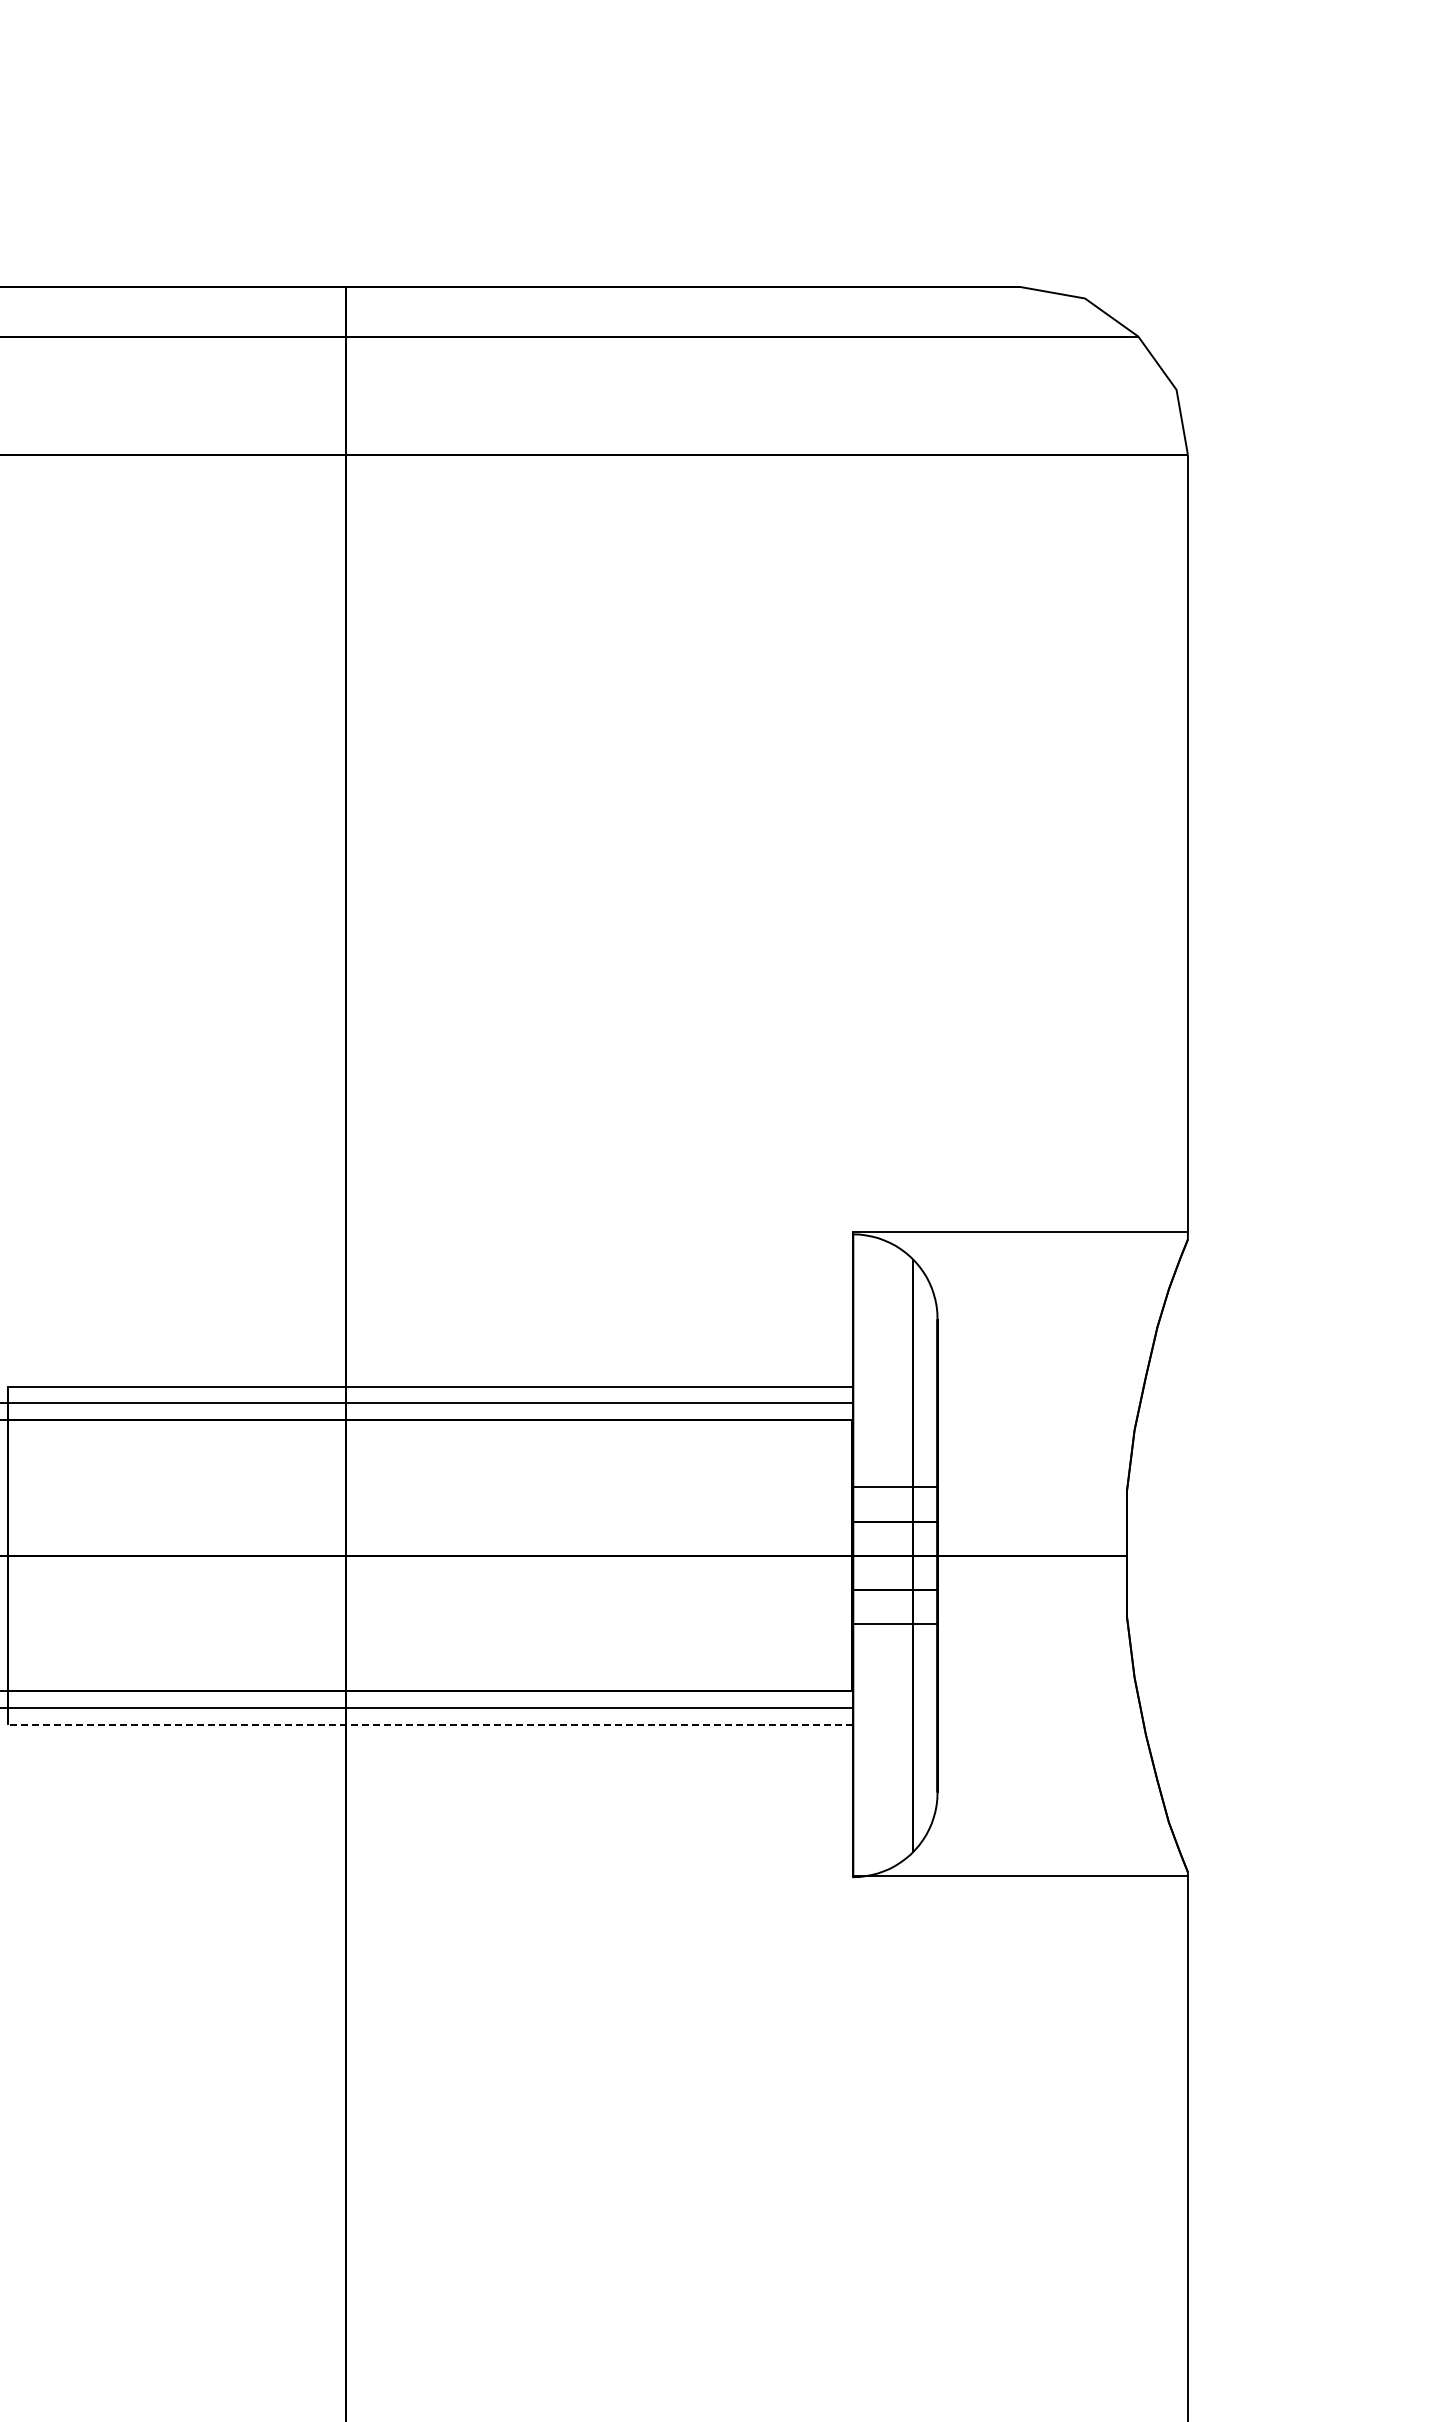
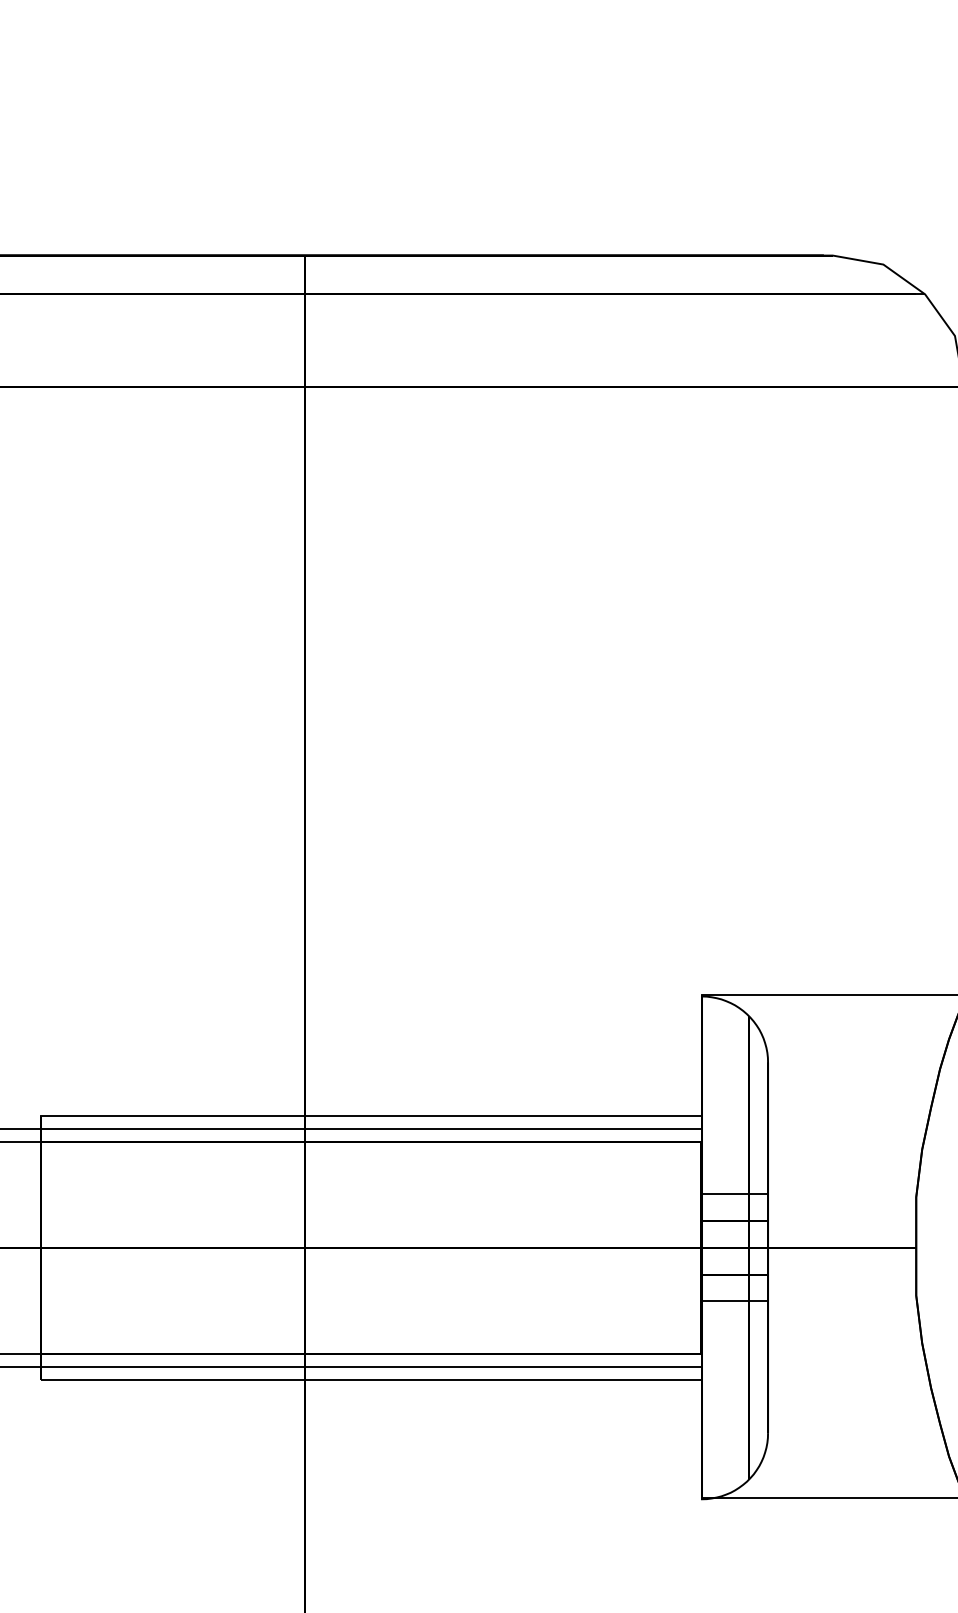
line: (430, 1724) -> (371, 1379), dashed -> solid

